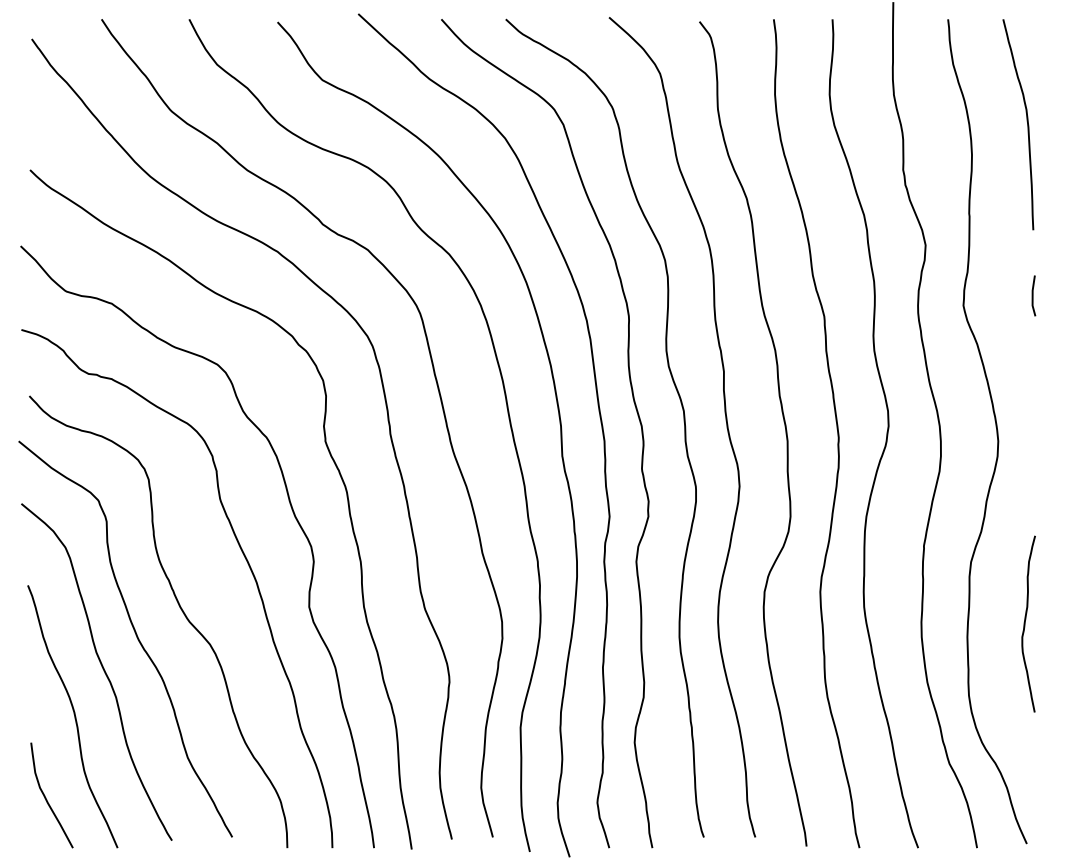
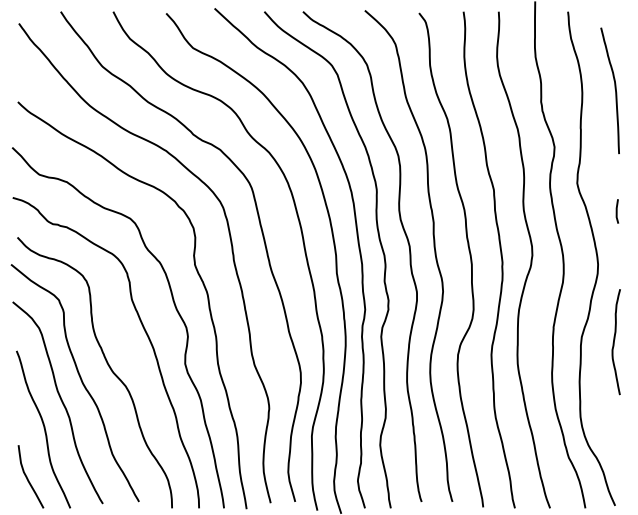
curve: (1025, 120) -> (614, 88), moved
line: (1033, 295) -> (617, 211), moved
curve: (1025, 624) -> (614, 342), moved

